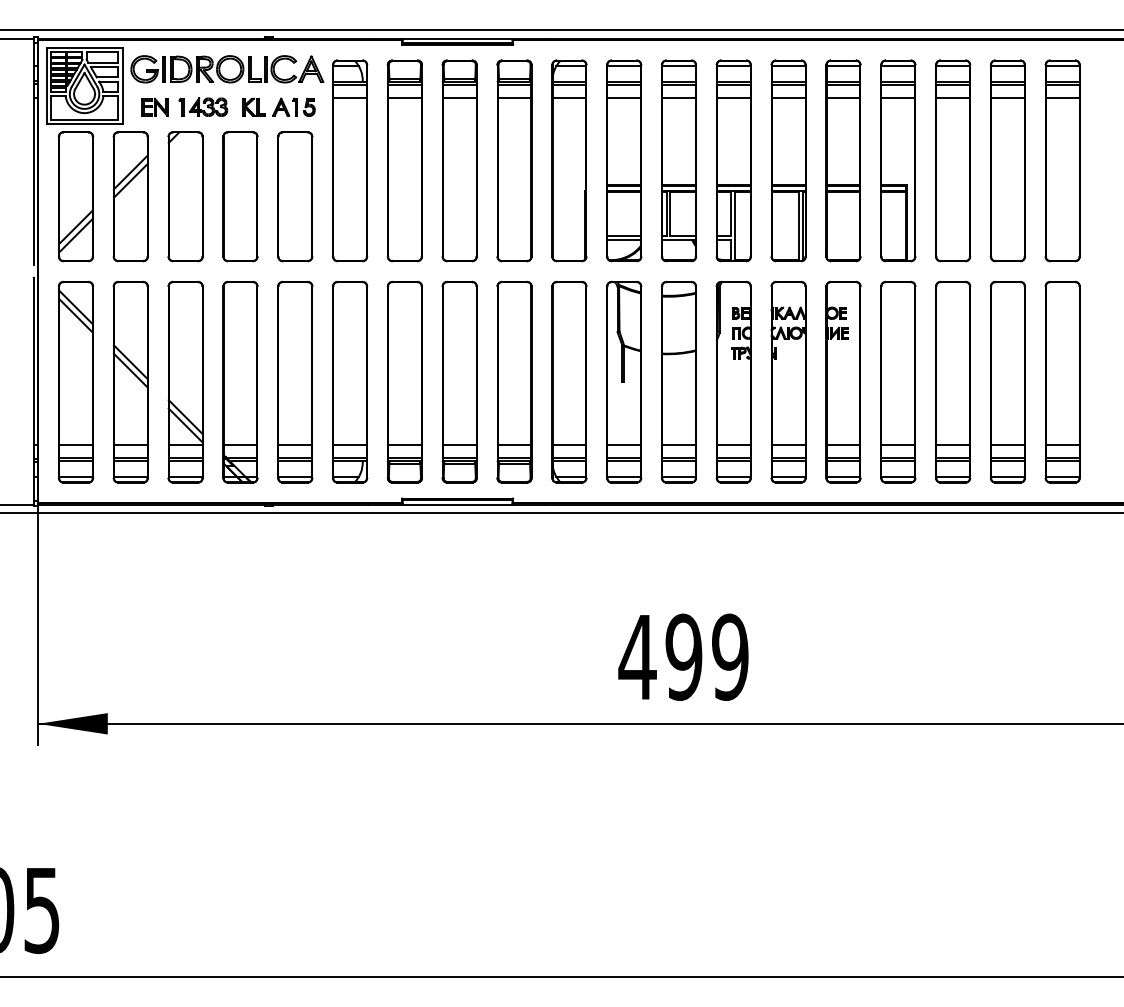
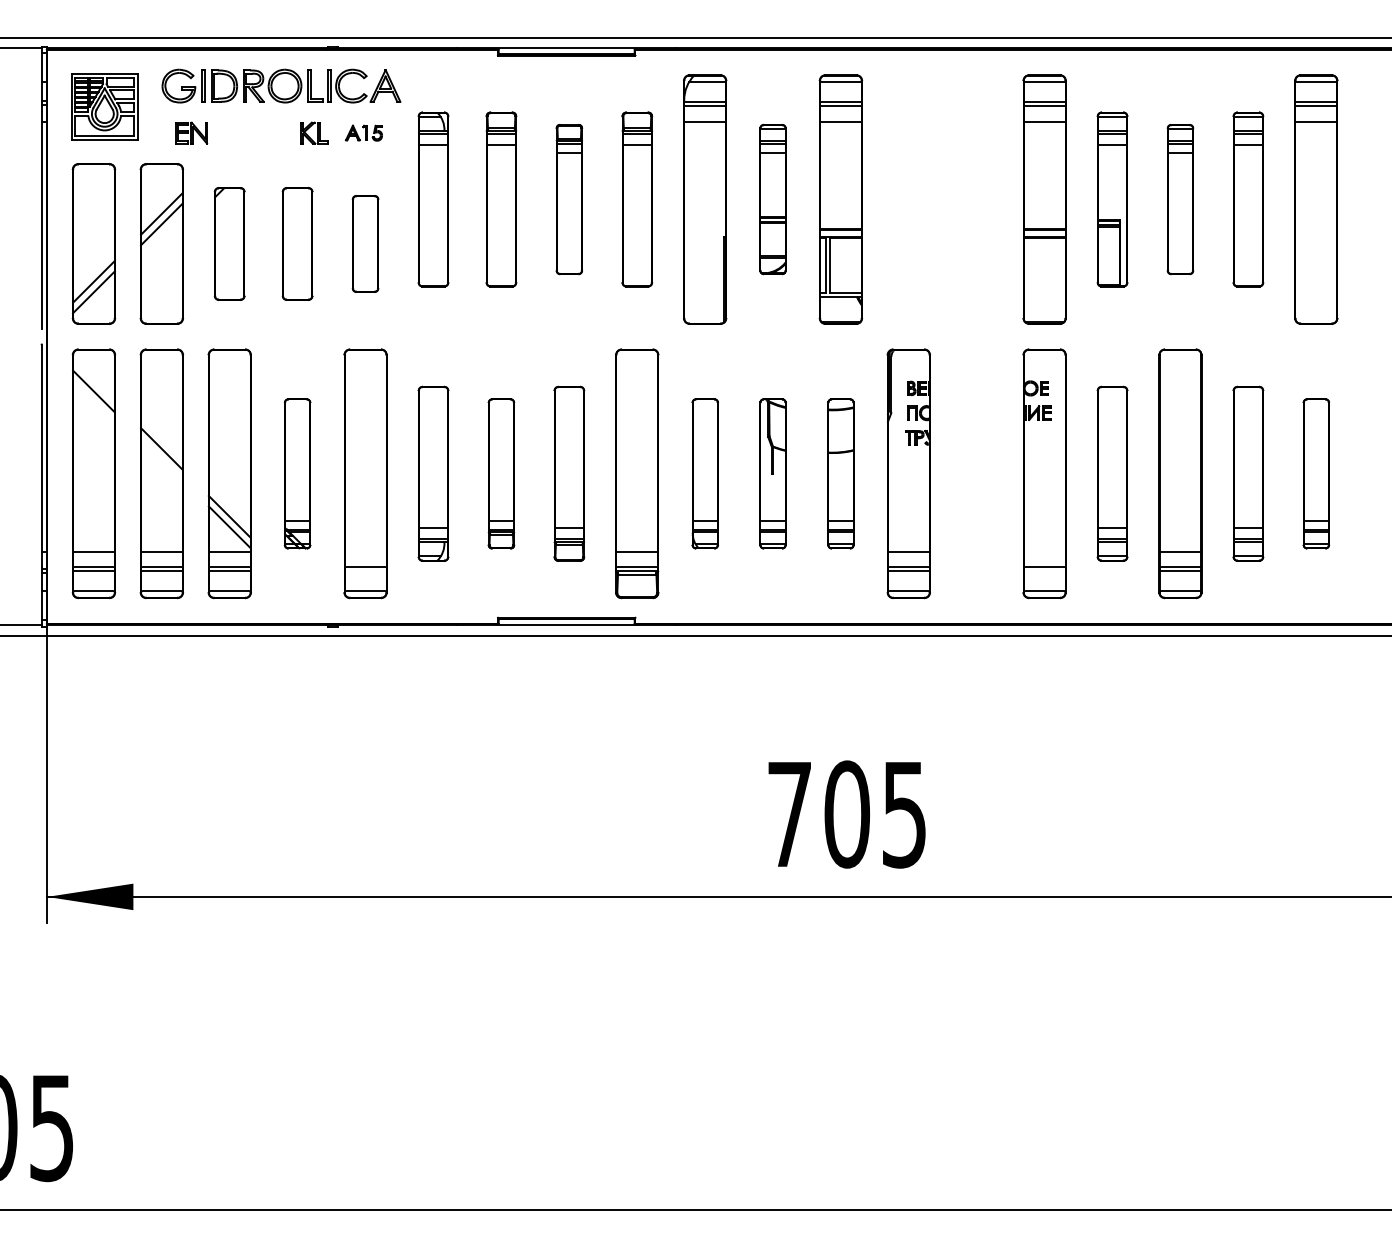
part: (84, 85) -> (104, 106), size x0.7
part: (203, 106) -> (251, 132), removed
part: (293, 106) -> (363, 132), size x0.7
part: (350, 160) -> (433, 199), size x0.7
part: (404, 160) -> (501, 199), size x0.7
part: (459, 160) -> (569, 199), size x0.6
part: (514, 160) -> (637, 199), size x0.7
part: (623, 160) -> (772, 199), size x0.6
part: (733, 160) -> (908, 199), removed
part: (788, 160) -> (976, 199), removed
part: (898, 160) -> (1112, 199), size x0.7
part: (953, 160) -> (1180, 199), size x0.6
part: (1008, 160) -> (1248, 199), size x0.7
part: (185, 196) -> (229, 243), size x0.7
part: (240, 196) -> (297, 243), size x0.7
part: (295, 196) -> (365, 243), size x0.6
line: (75, 306) -> (93, 380), removed
line: (130, 370) -> (161, 459), removed
part: (240, 382) -> (297, 473), size x0.6
part: (350, 382) -> (433, 473), size x0.7
part: (404, 382) -> (501, 473), size x0.6
part: (459, 382) -> (569, 473), size x0.7
part: (569, 382) -> (705, 473), size x0.6
part: (623, 382) -> (772, 473), size x0.6
part: (678, 382) -> (840, 473), size x0.6
part: (788, 382) -> (976, 473), removed
part: (898, 382) -> (1112, 473), size x0.7
part: (1008, 382) -> (1248, 473), size x0.7
part: (1062, 382) -> (1316, 473), size x0.6
line: (295, 444) -> (365, 551), removed
line: (843, 444) -> (1044, 551), removed
line: (295, 461) -> (365, 571), removed
line: (843, 461) -> (1044, 571), removed
text: (683, 657) -> (846, 814), 499 -> 705

